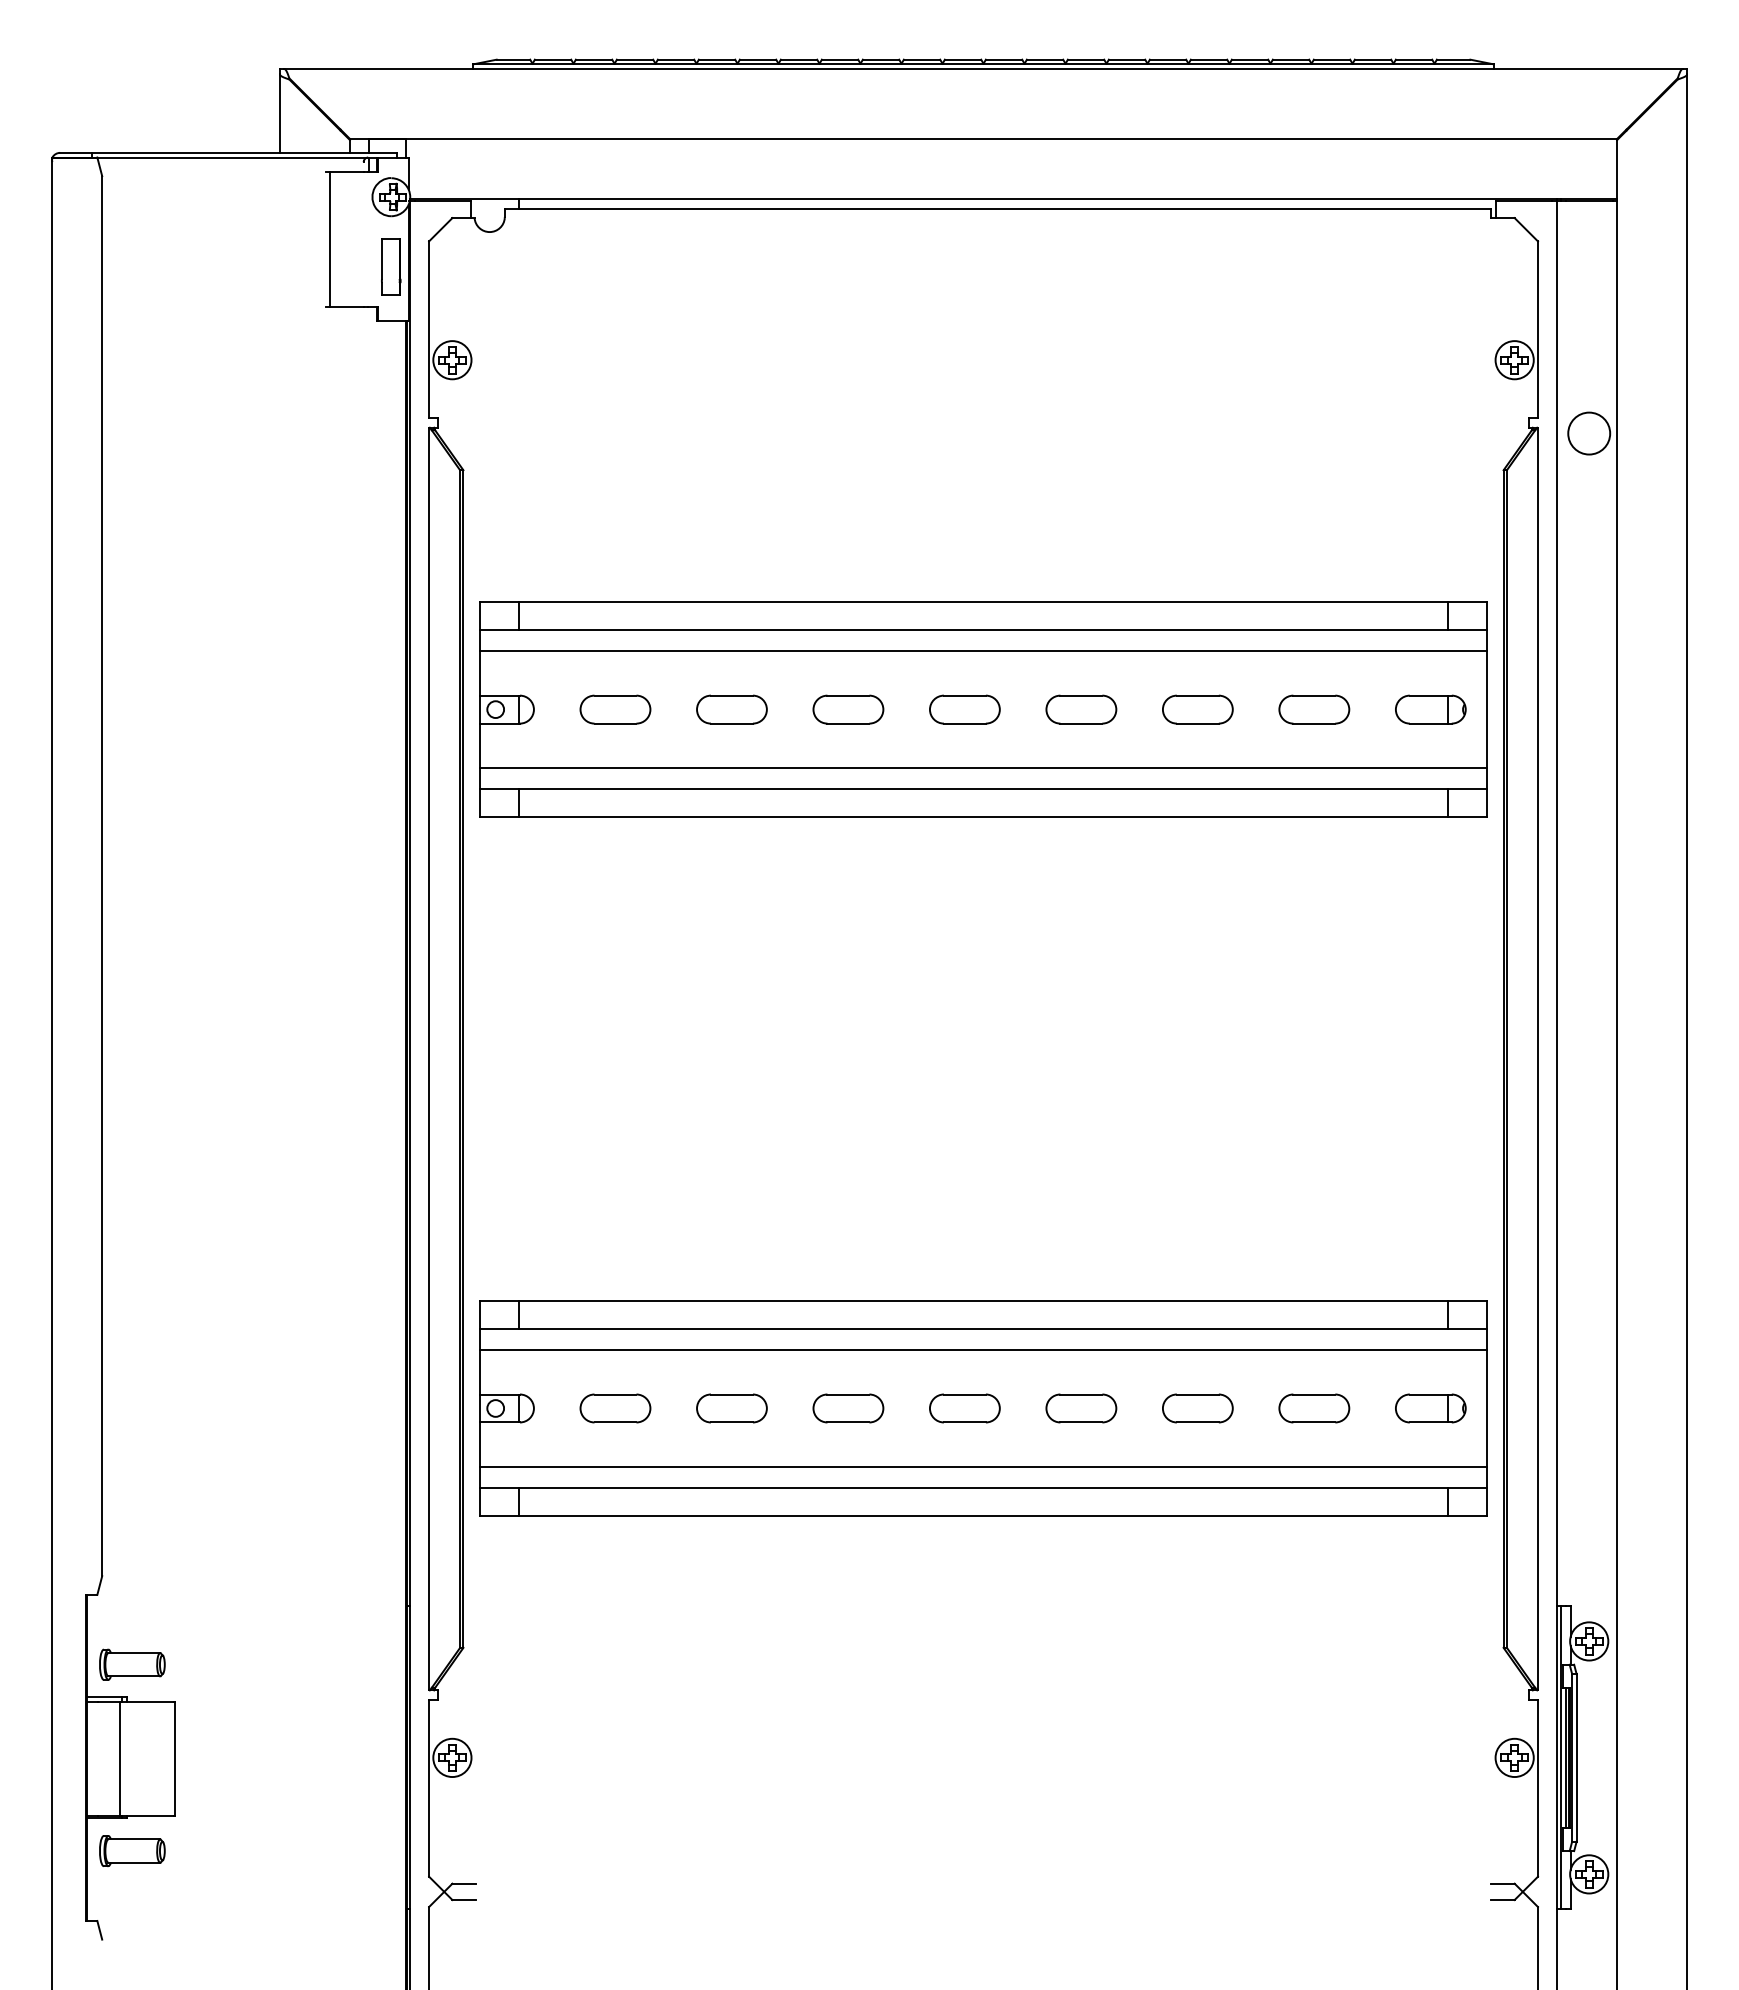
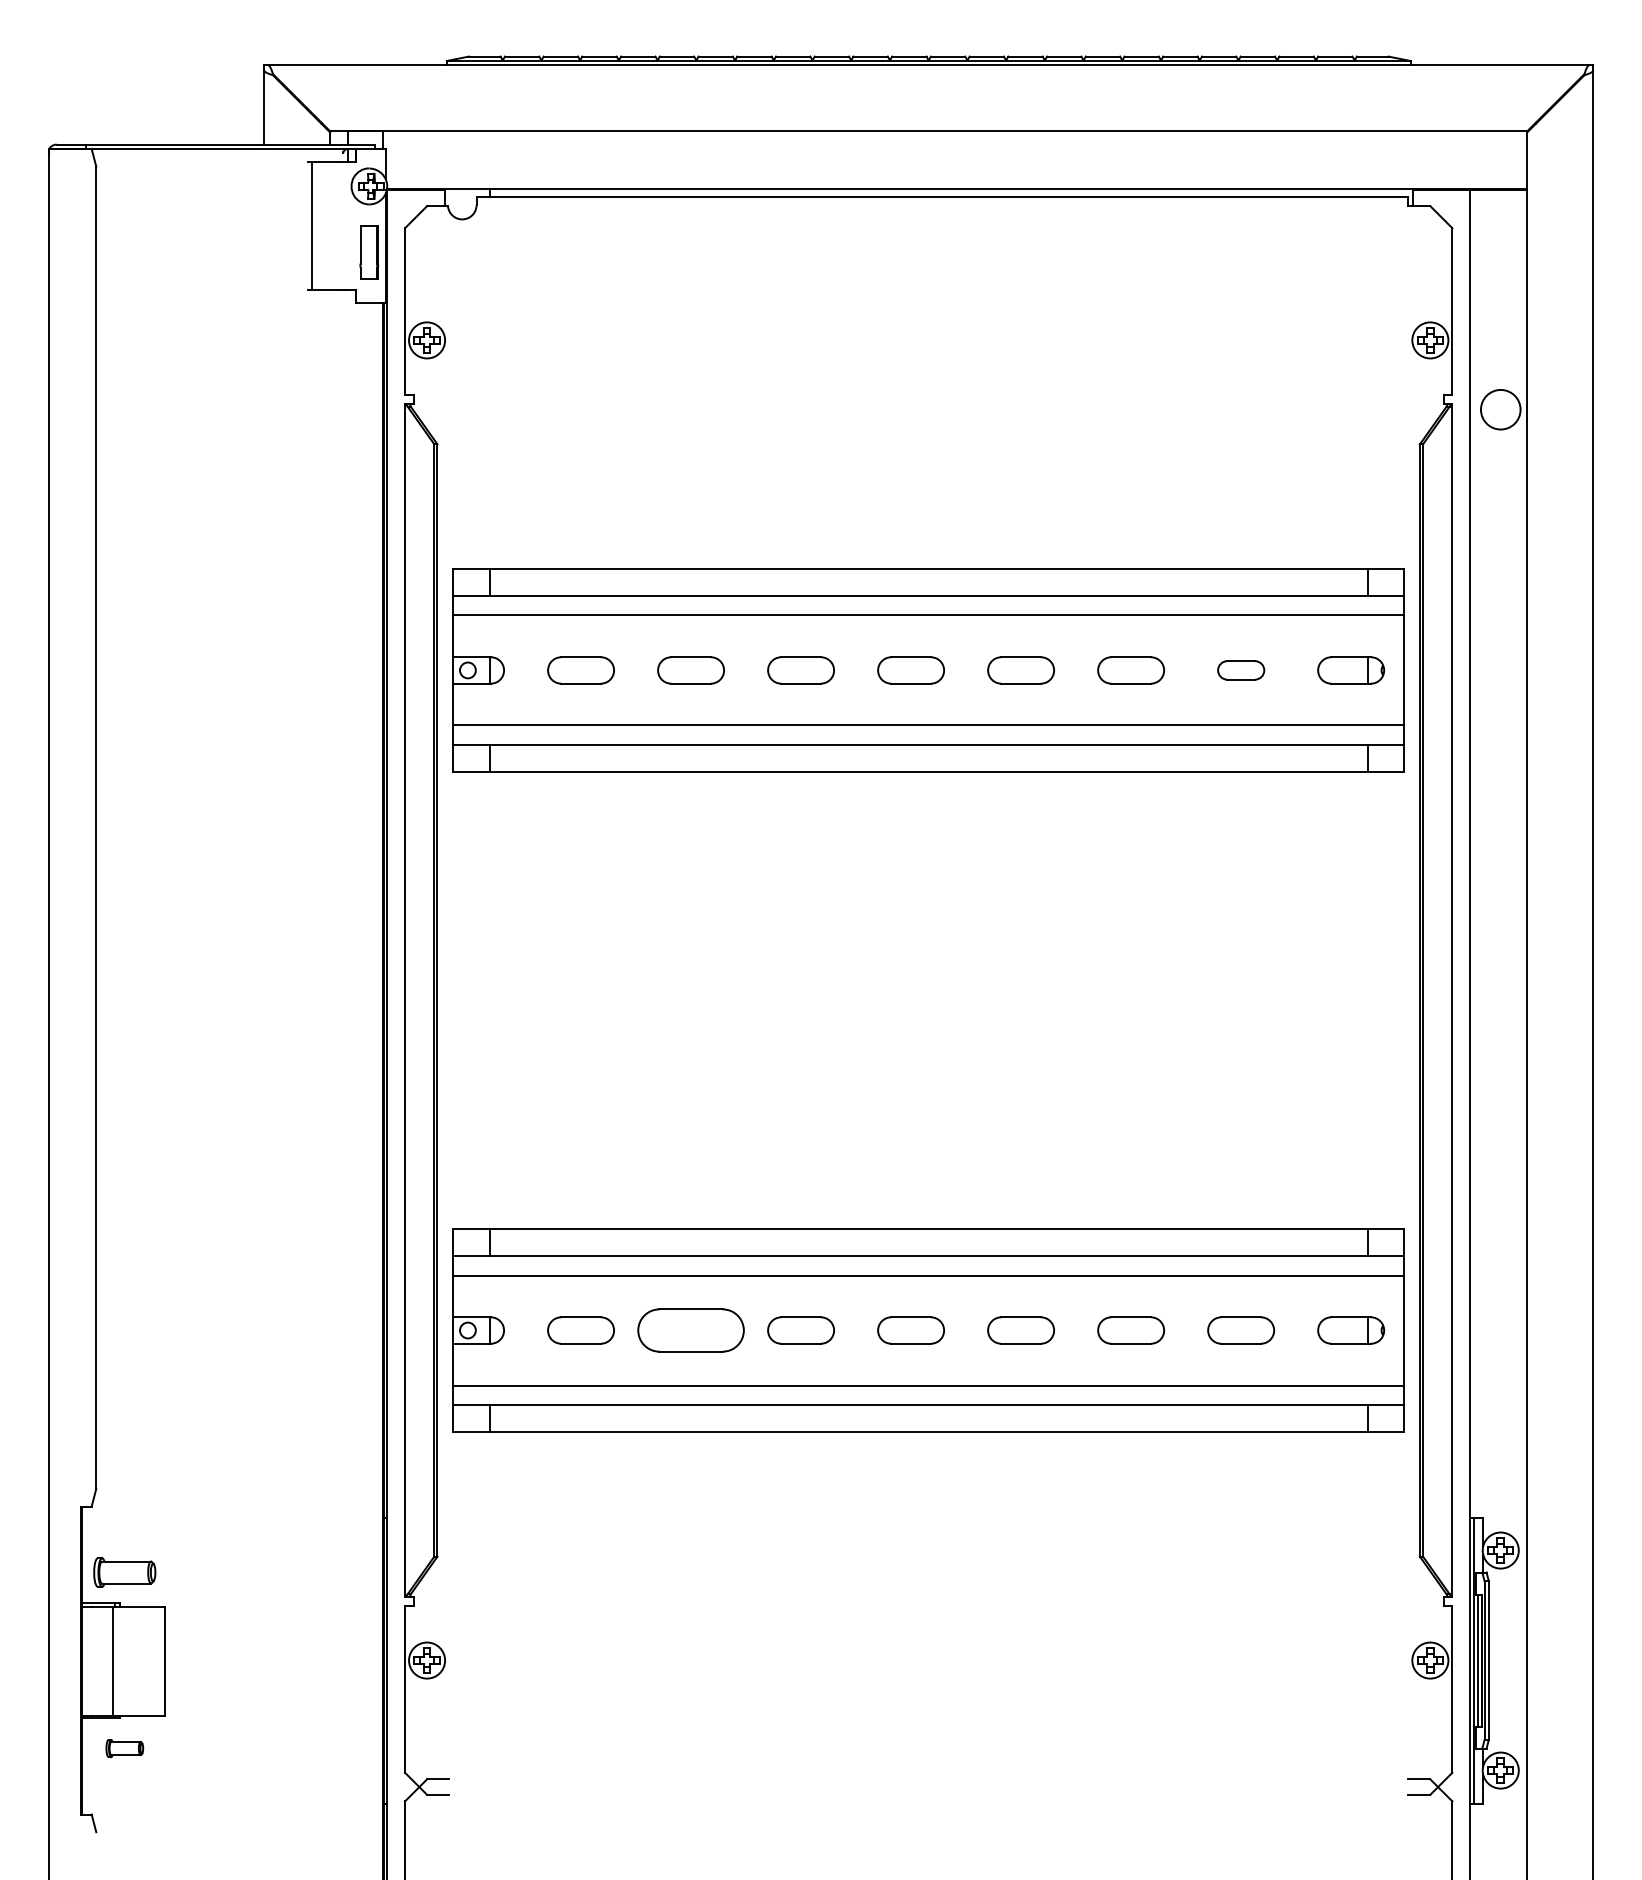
part: (1314, 709) -> (1241, 670), size x0.7
part: (731, 1408) -> (690, 1330), size x1.6
part: (132, 1850) -> (124, 1748), size x0.6

